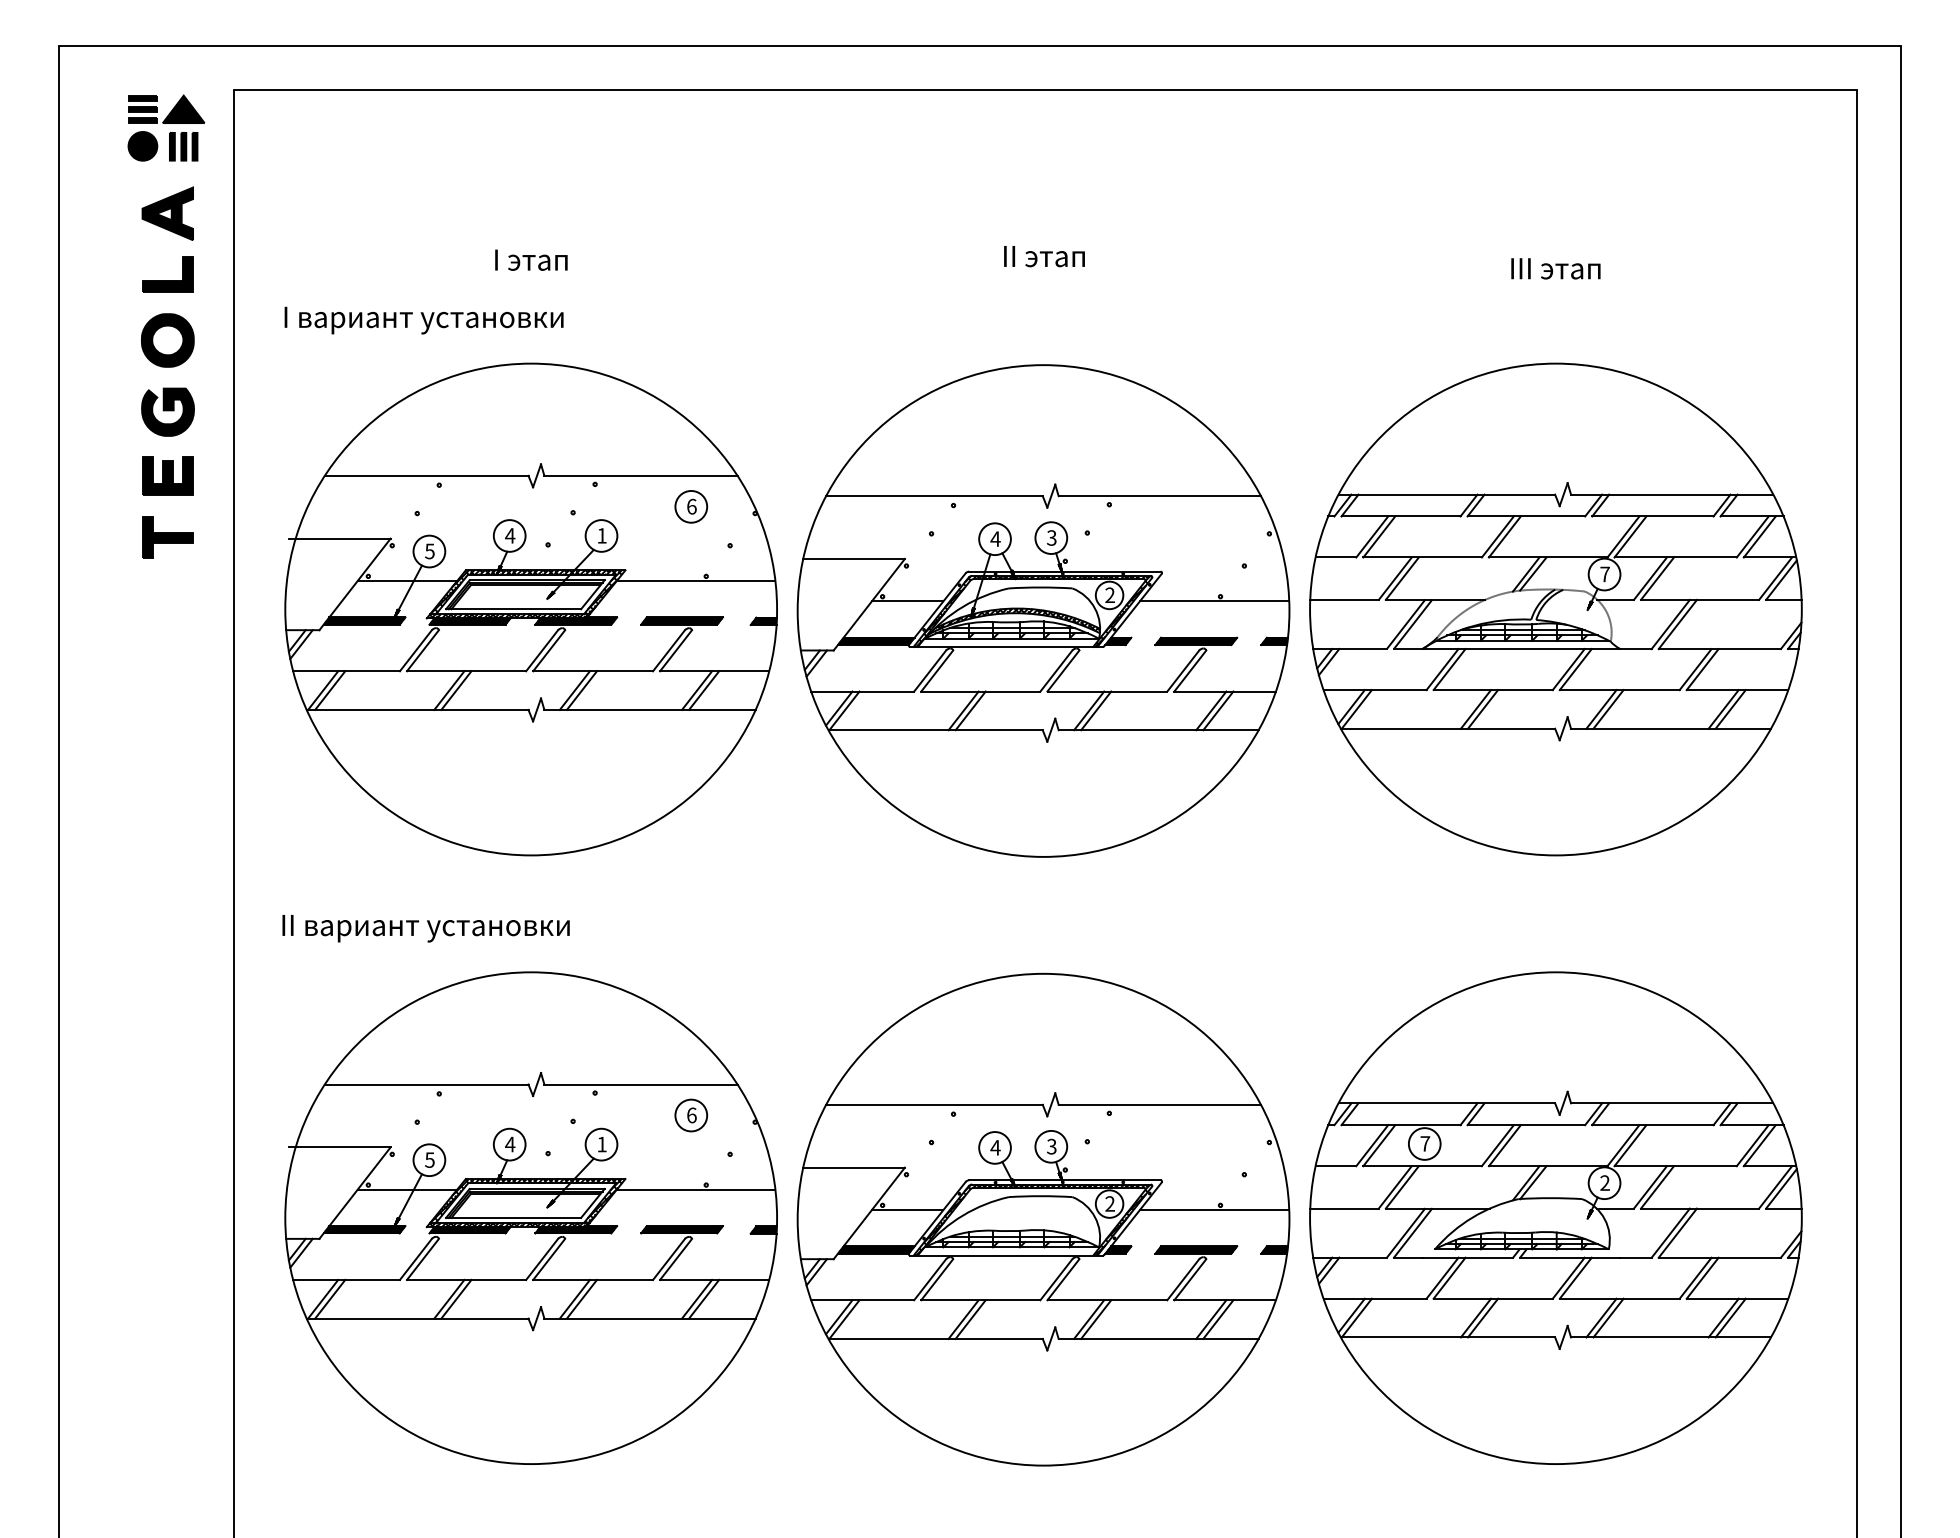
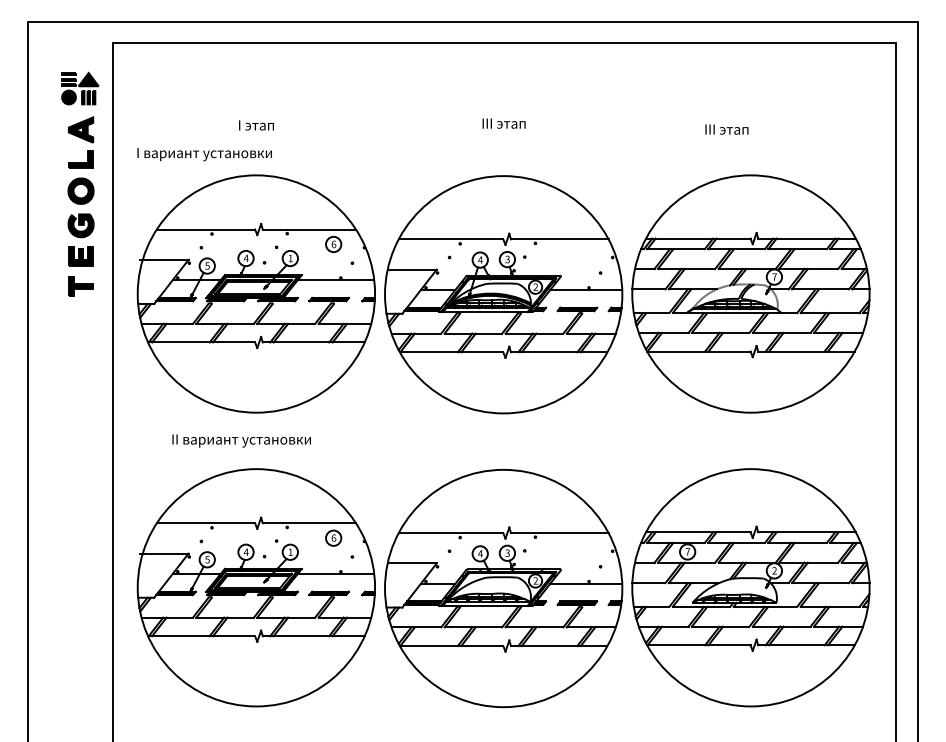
text: (1043, 256) -> (503, 123), II этап -> III этап
text: (1555, 268) -> (726, 129), moved
part: (166, 324) -> (80, 183), moved
text: (425, 927) -> (241, 440), moved

